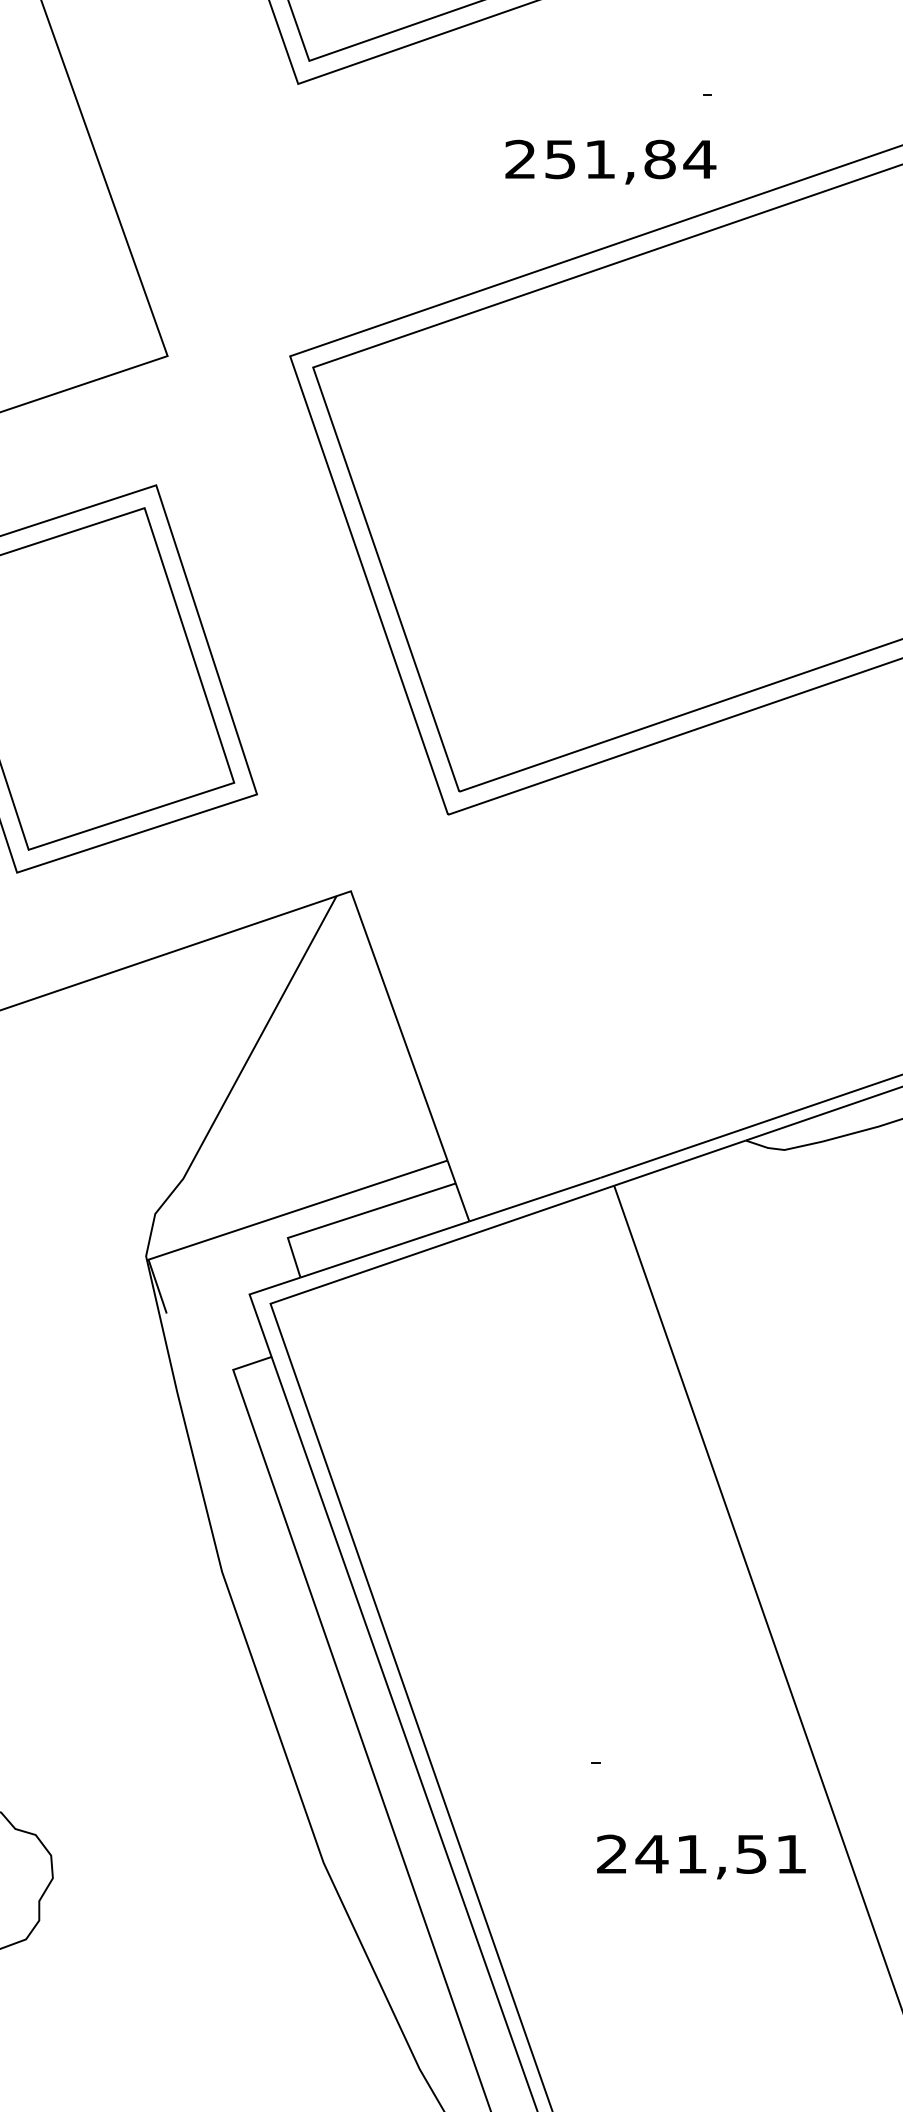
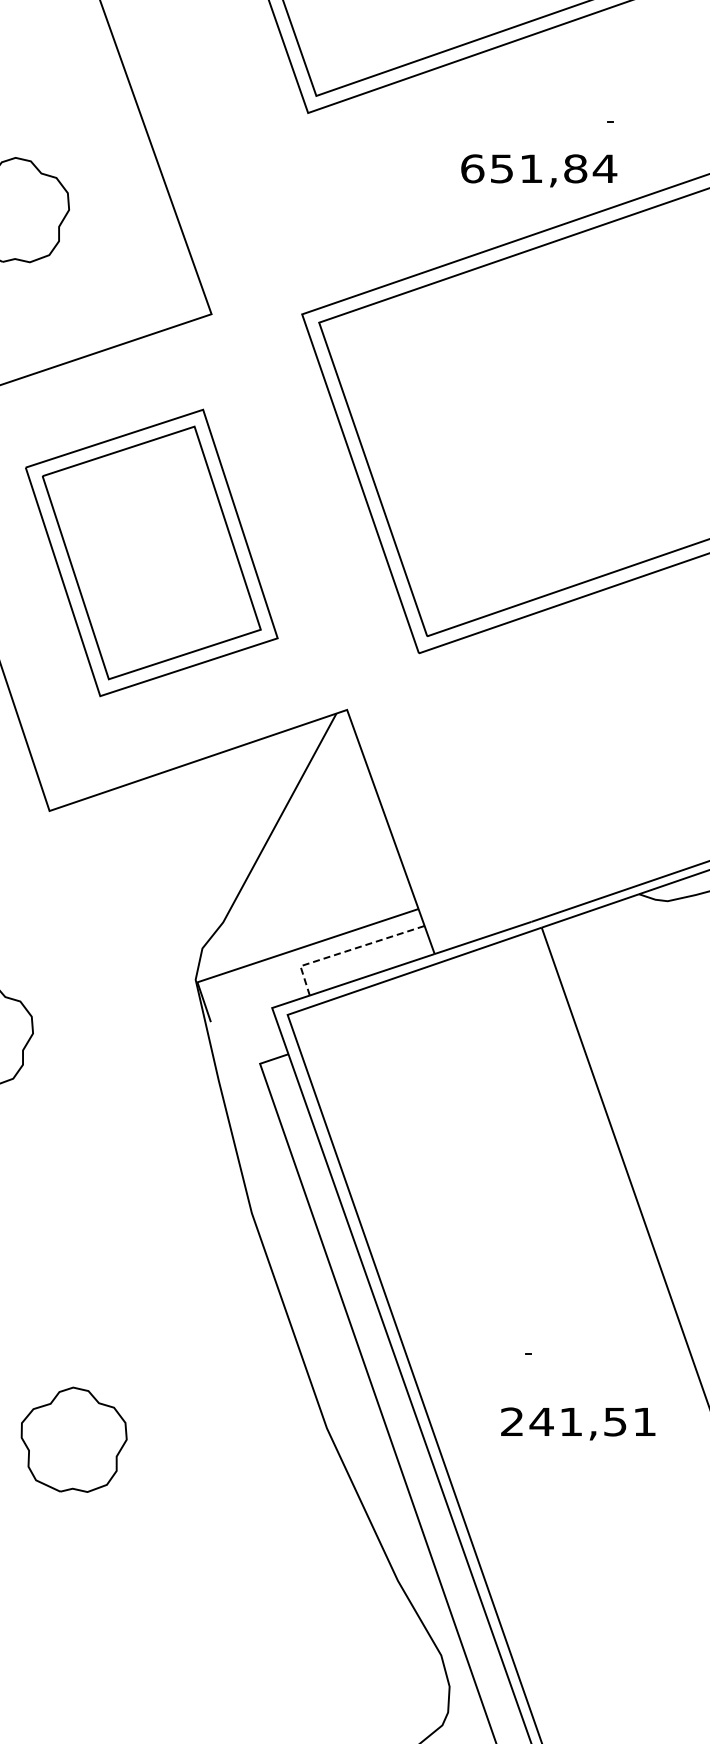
text: (520, 158) -> (472, 168), 251,84 -> 651,84
line: (351, 1216) -> (347, 950), solid -> dashed
text: (701, 1856) -> (578, 1423), moved

